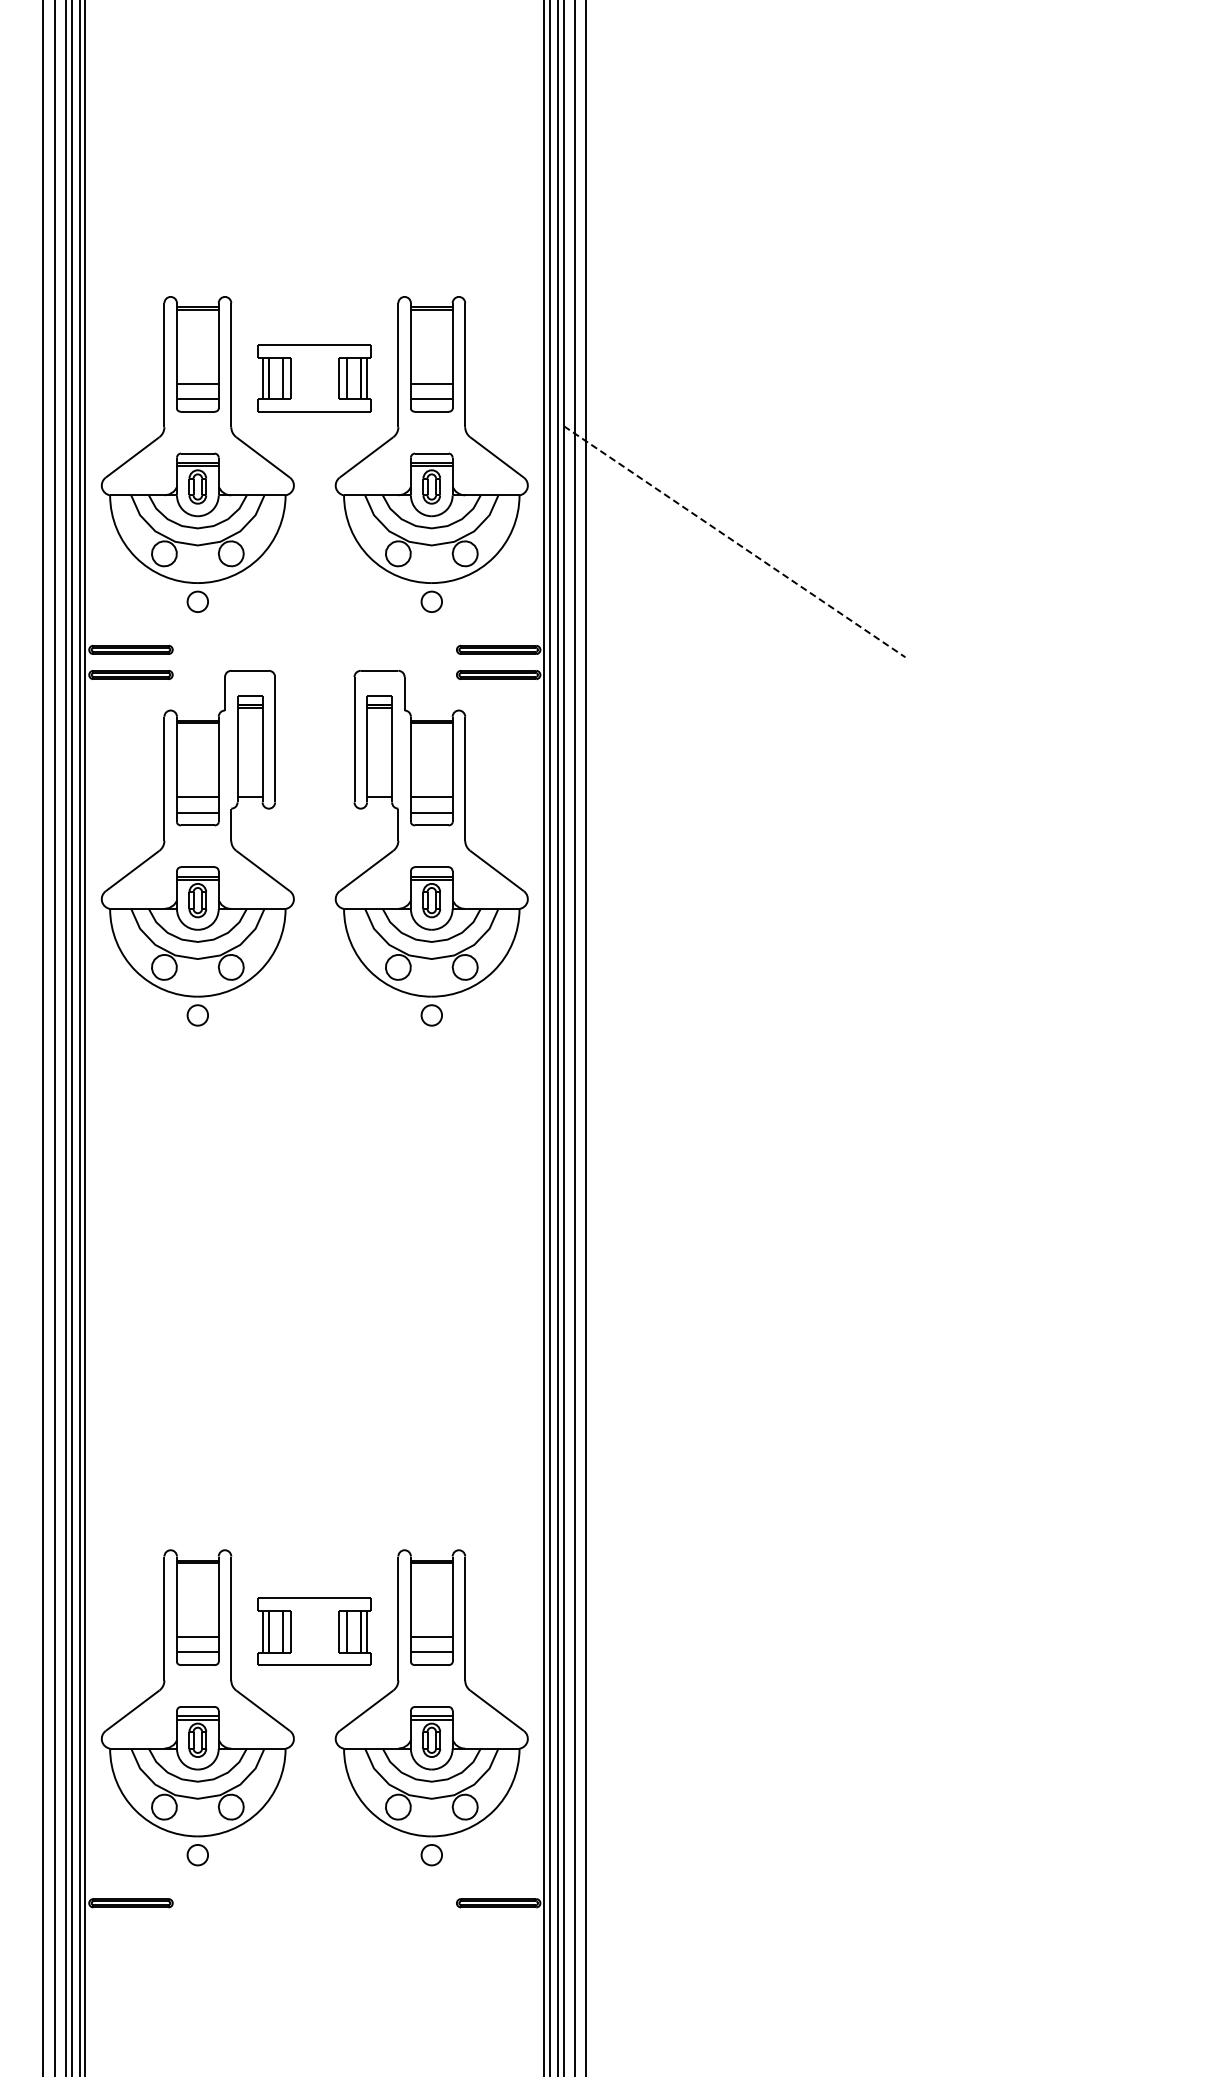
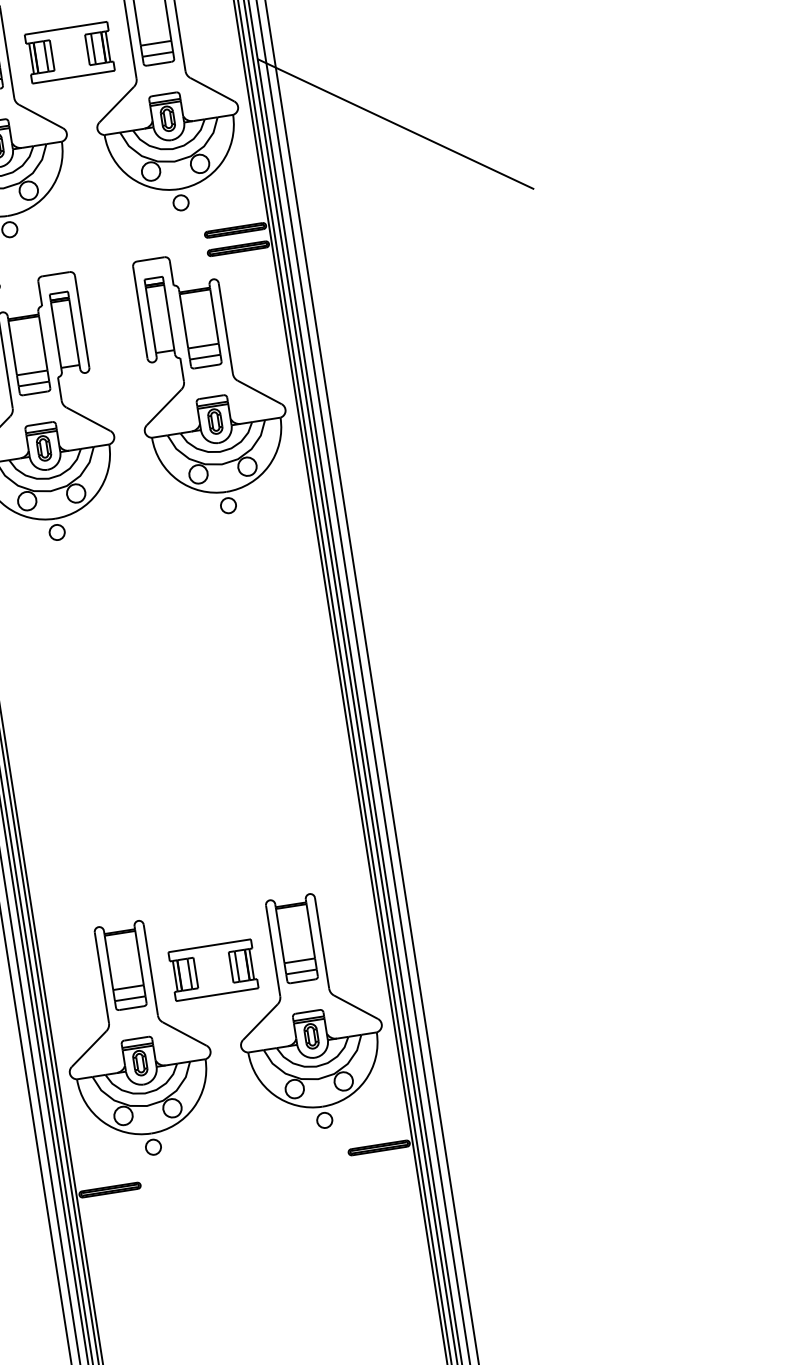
line: (735, 542) -> (396, 124), dashed -> solid

